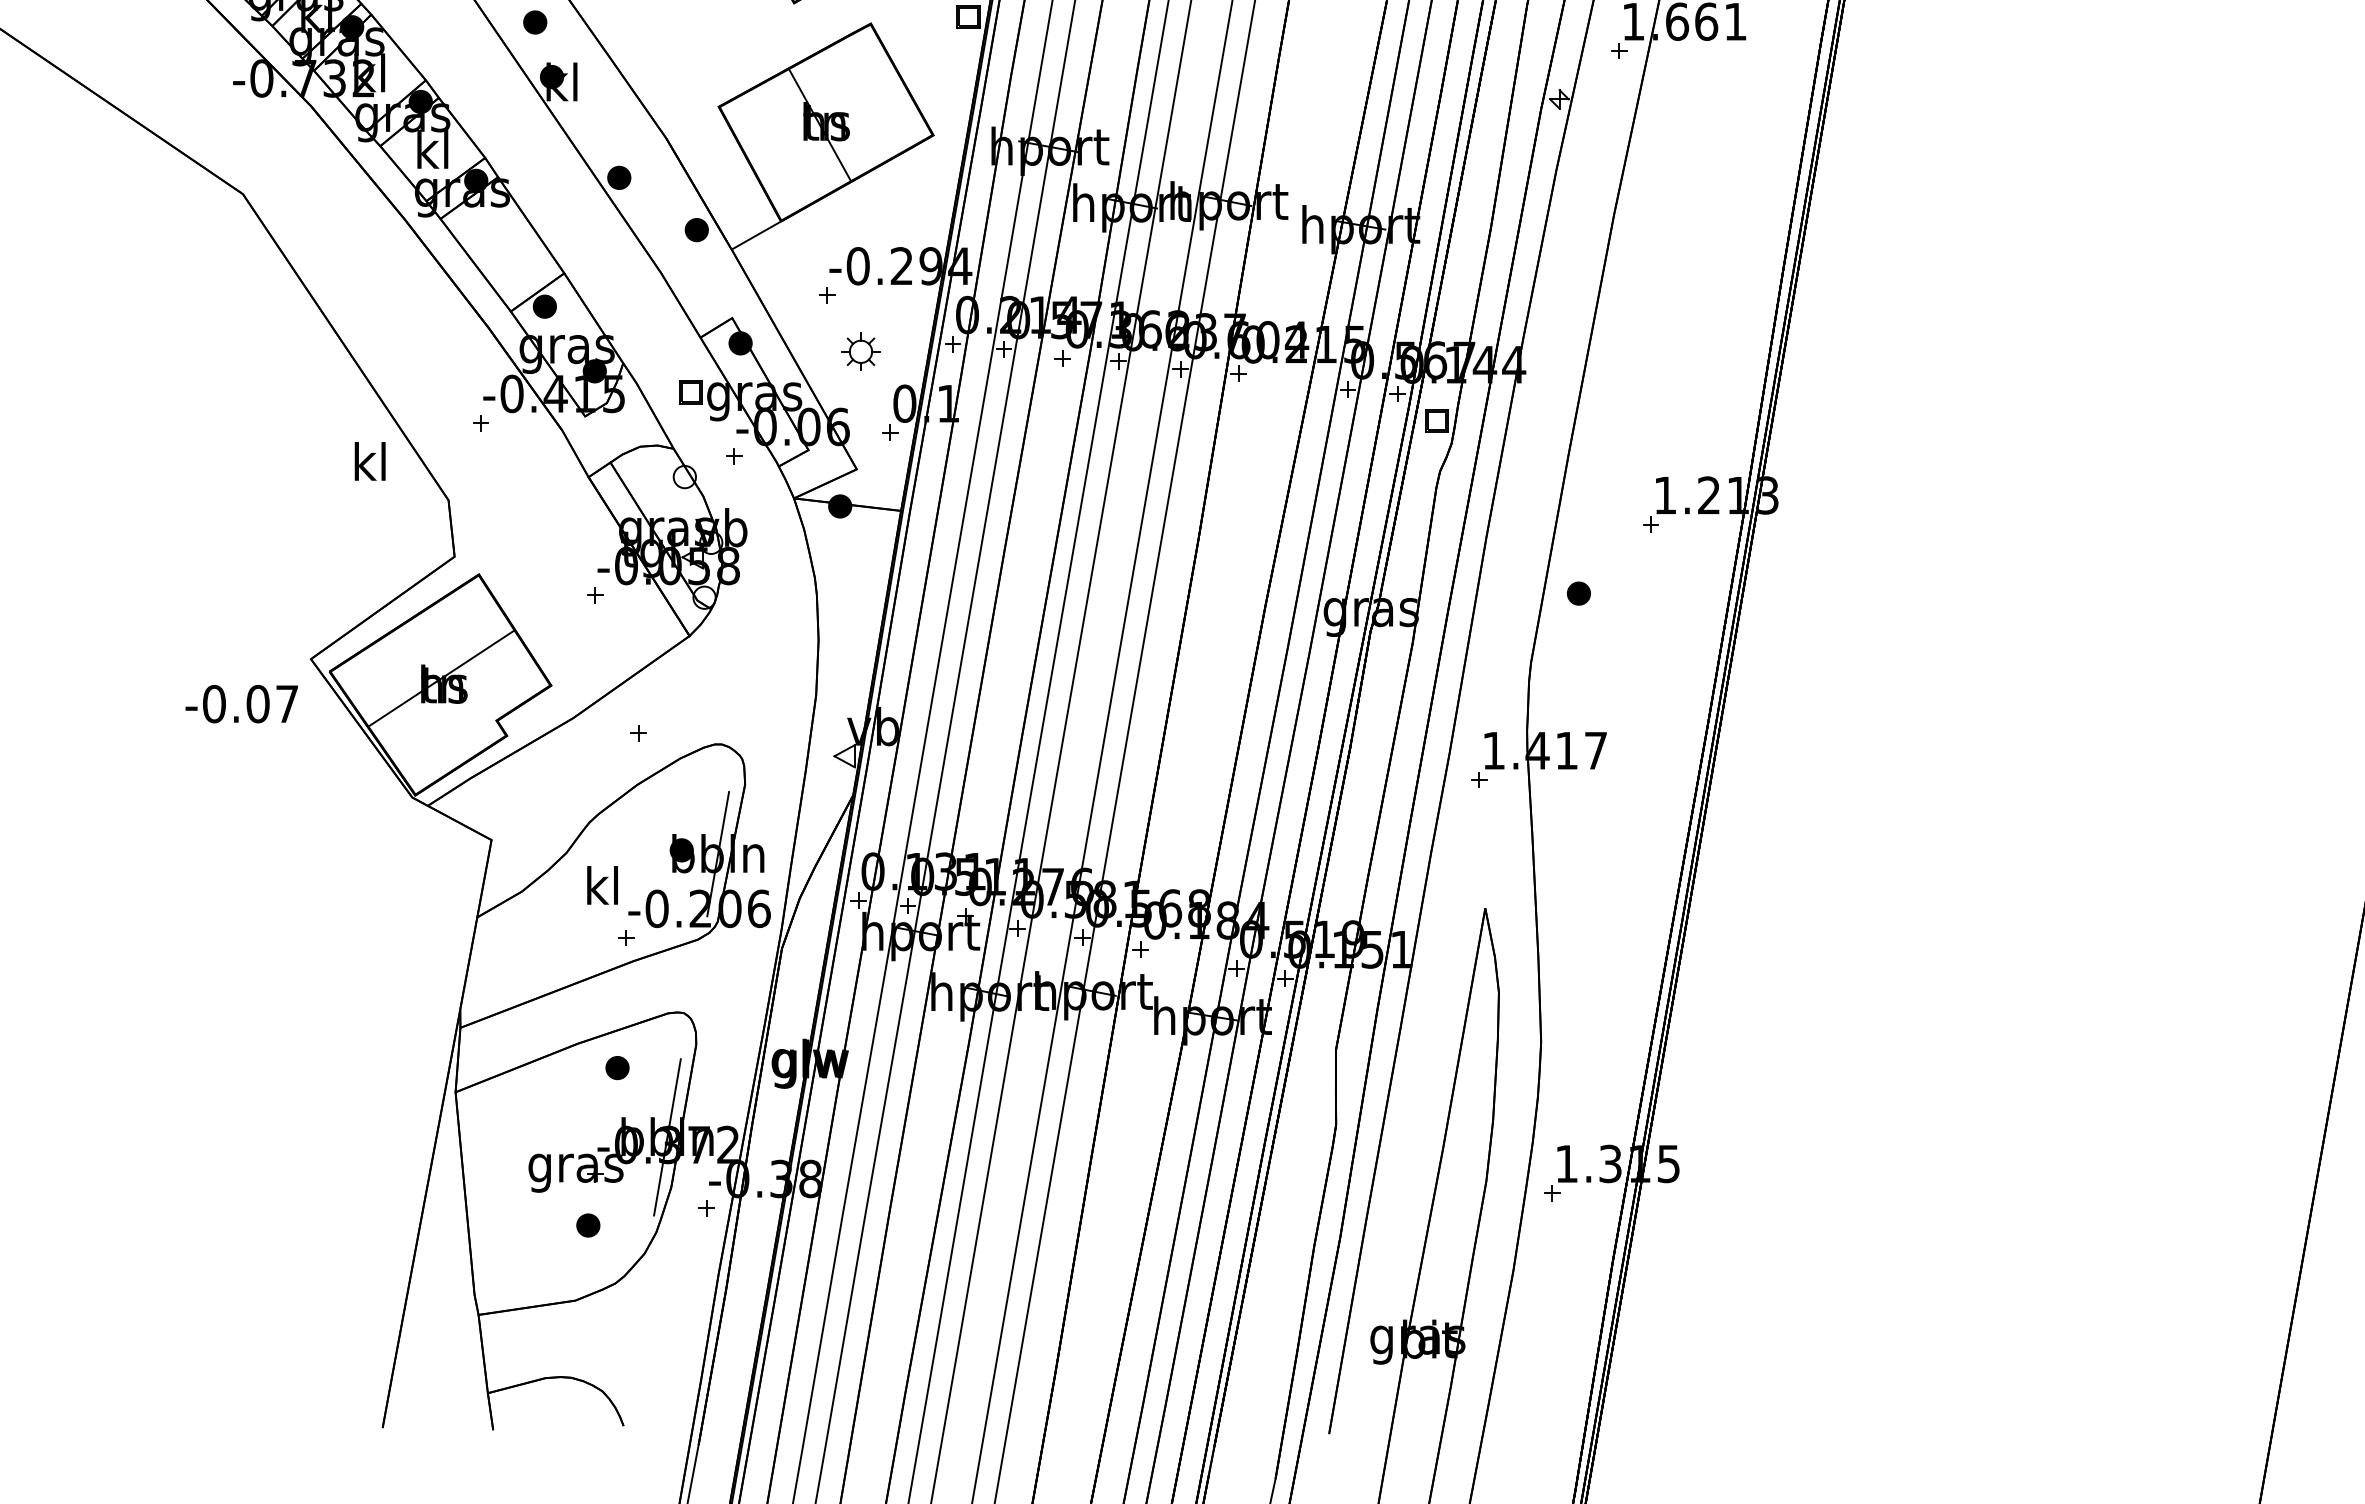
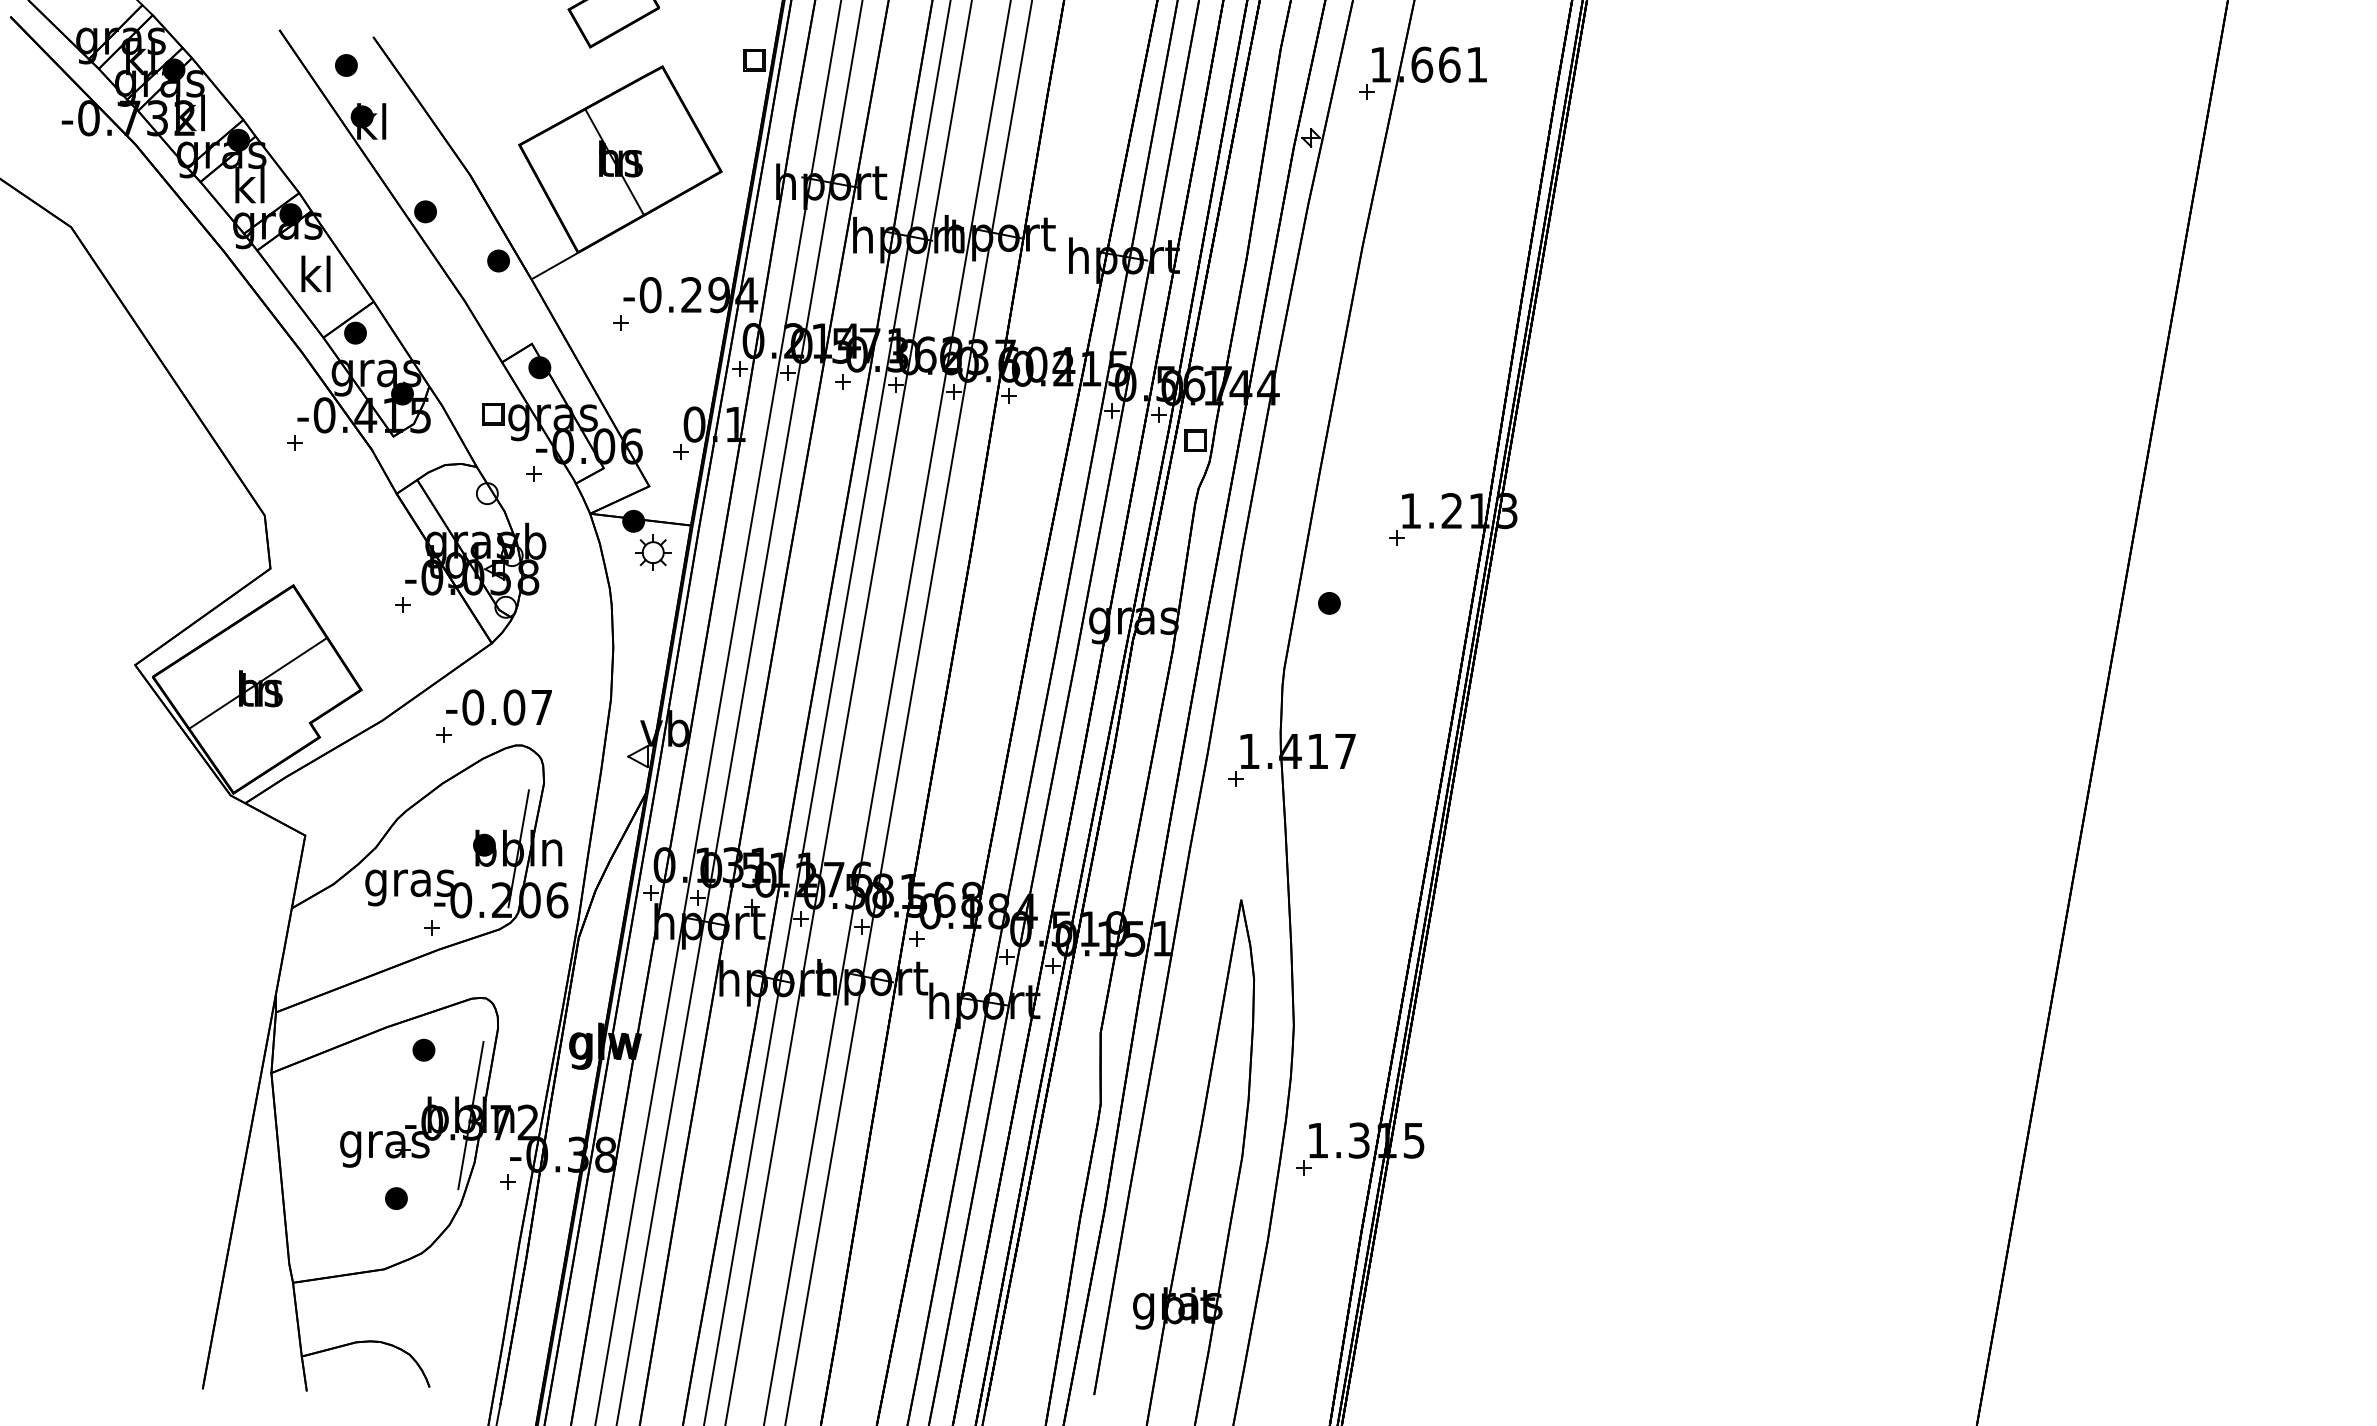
part: (861, 351) -> (653, 552), moved
text: (369, 460) -> (315, 273), moved
text: (241, 704) -> (498, 707), moved
text: (602, 890) -> (409, 883), kl -> gras

